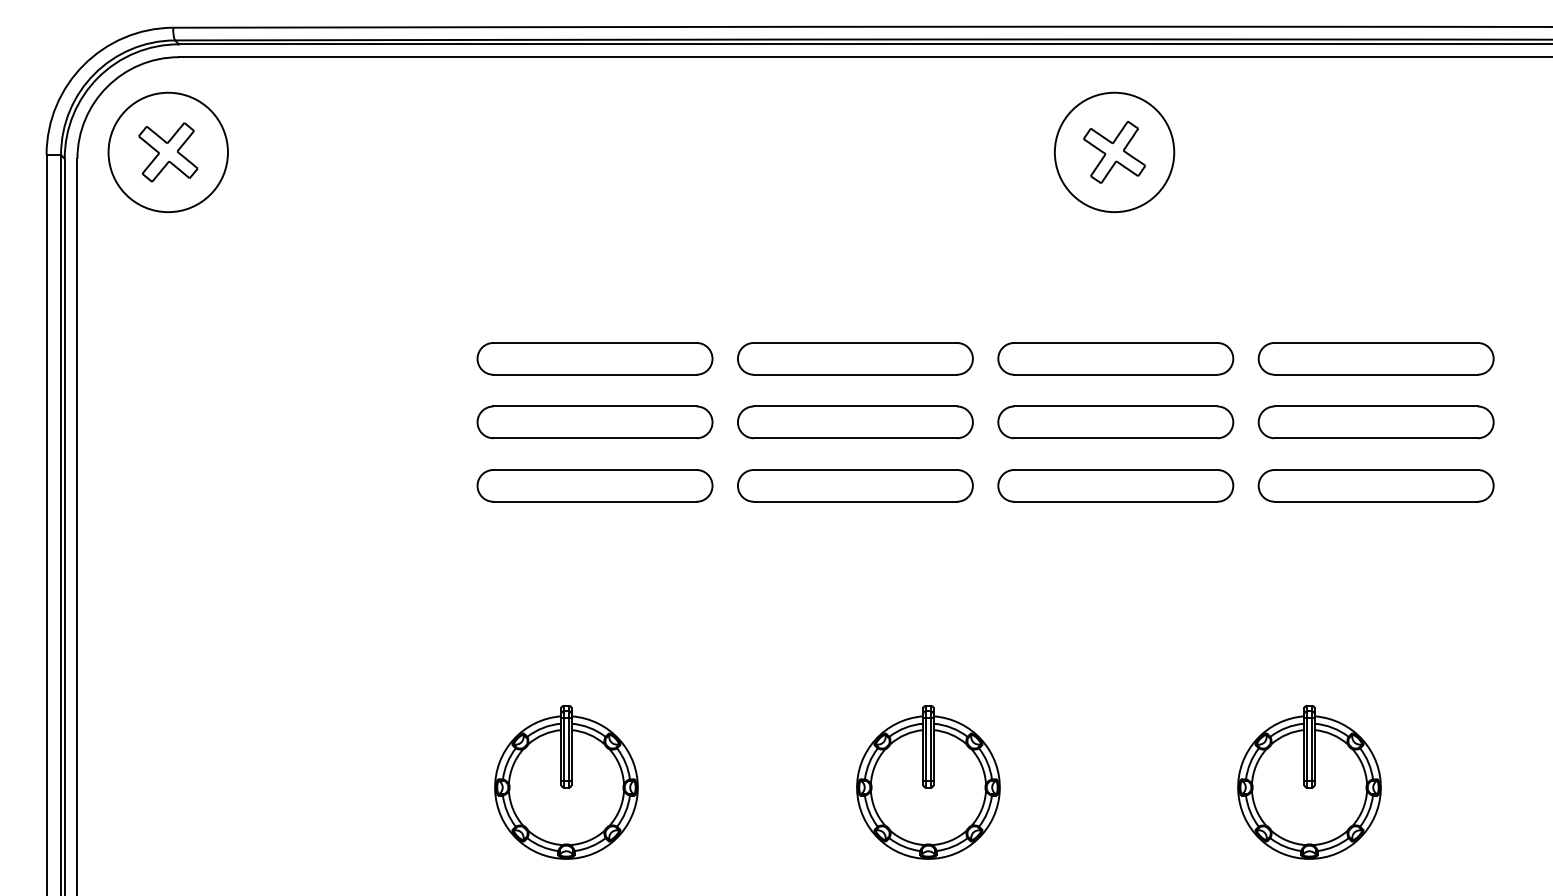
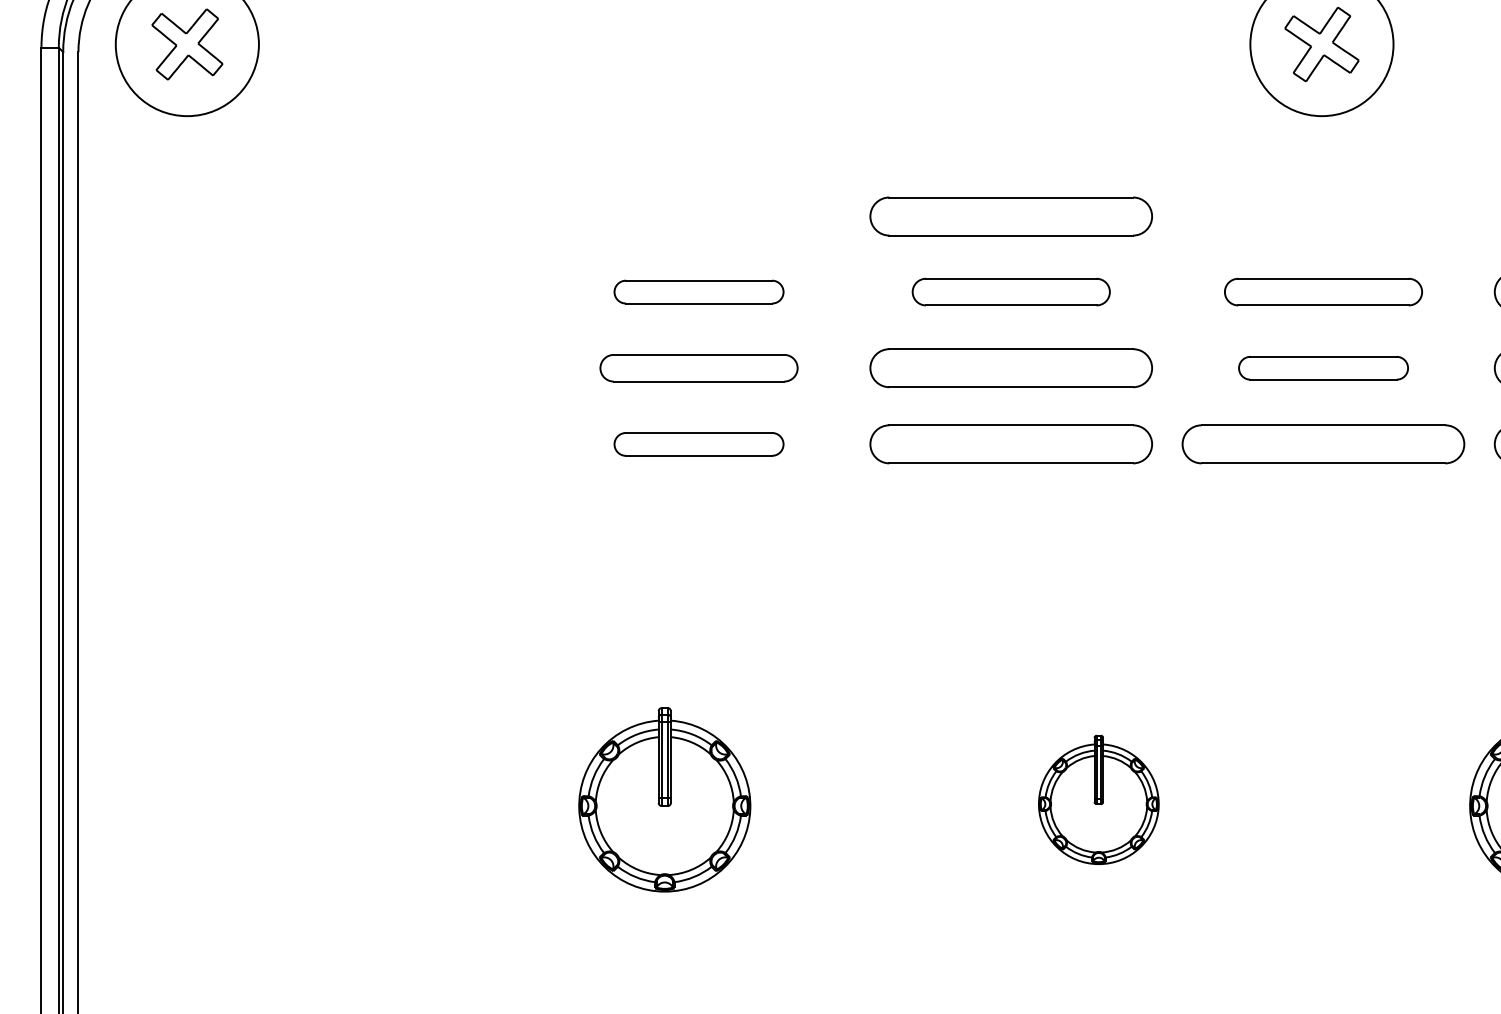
part: (855, 295) -> (1011, 216), added
part: (594, 358) -> (698, 291), size x0.6
part: (855, 358) -> (1011, 291), size x0.7
part: (1115, 358) -> (1323, 291), size x0.7
part: (594, 422) -> (698, 368), size x0.7
part: (1115, 422) -> (1323, 368), size x0.6
part: (594, 485) -> (698, 443), size x0.6
part: (928, 782) -> (1098, 799), size x0.7

